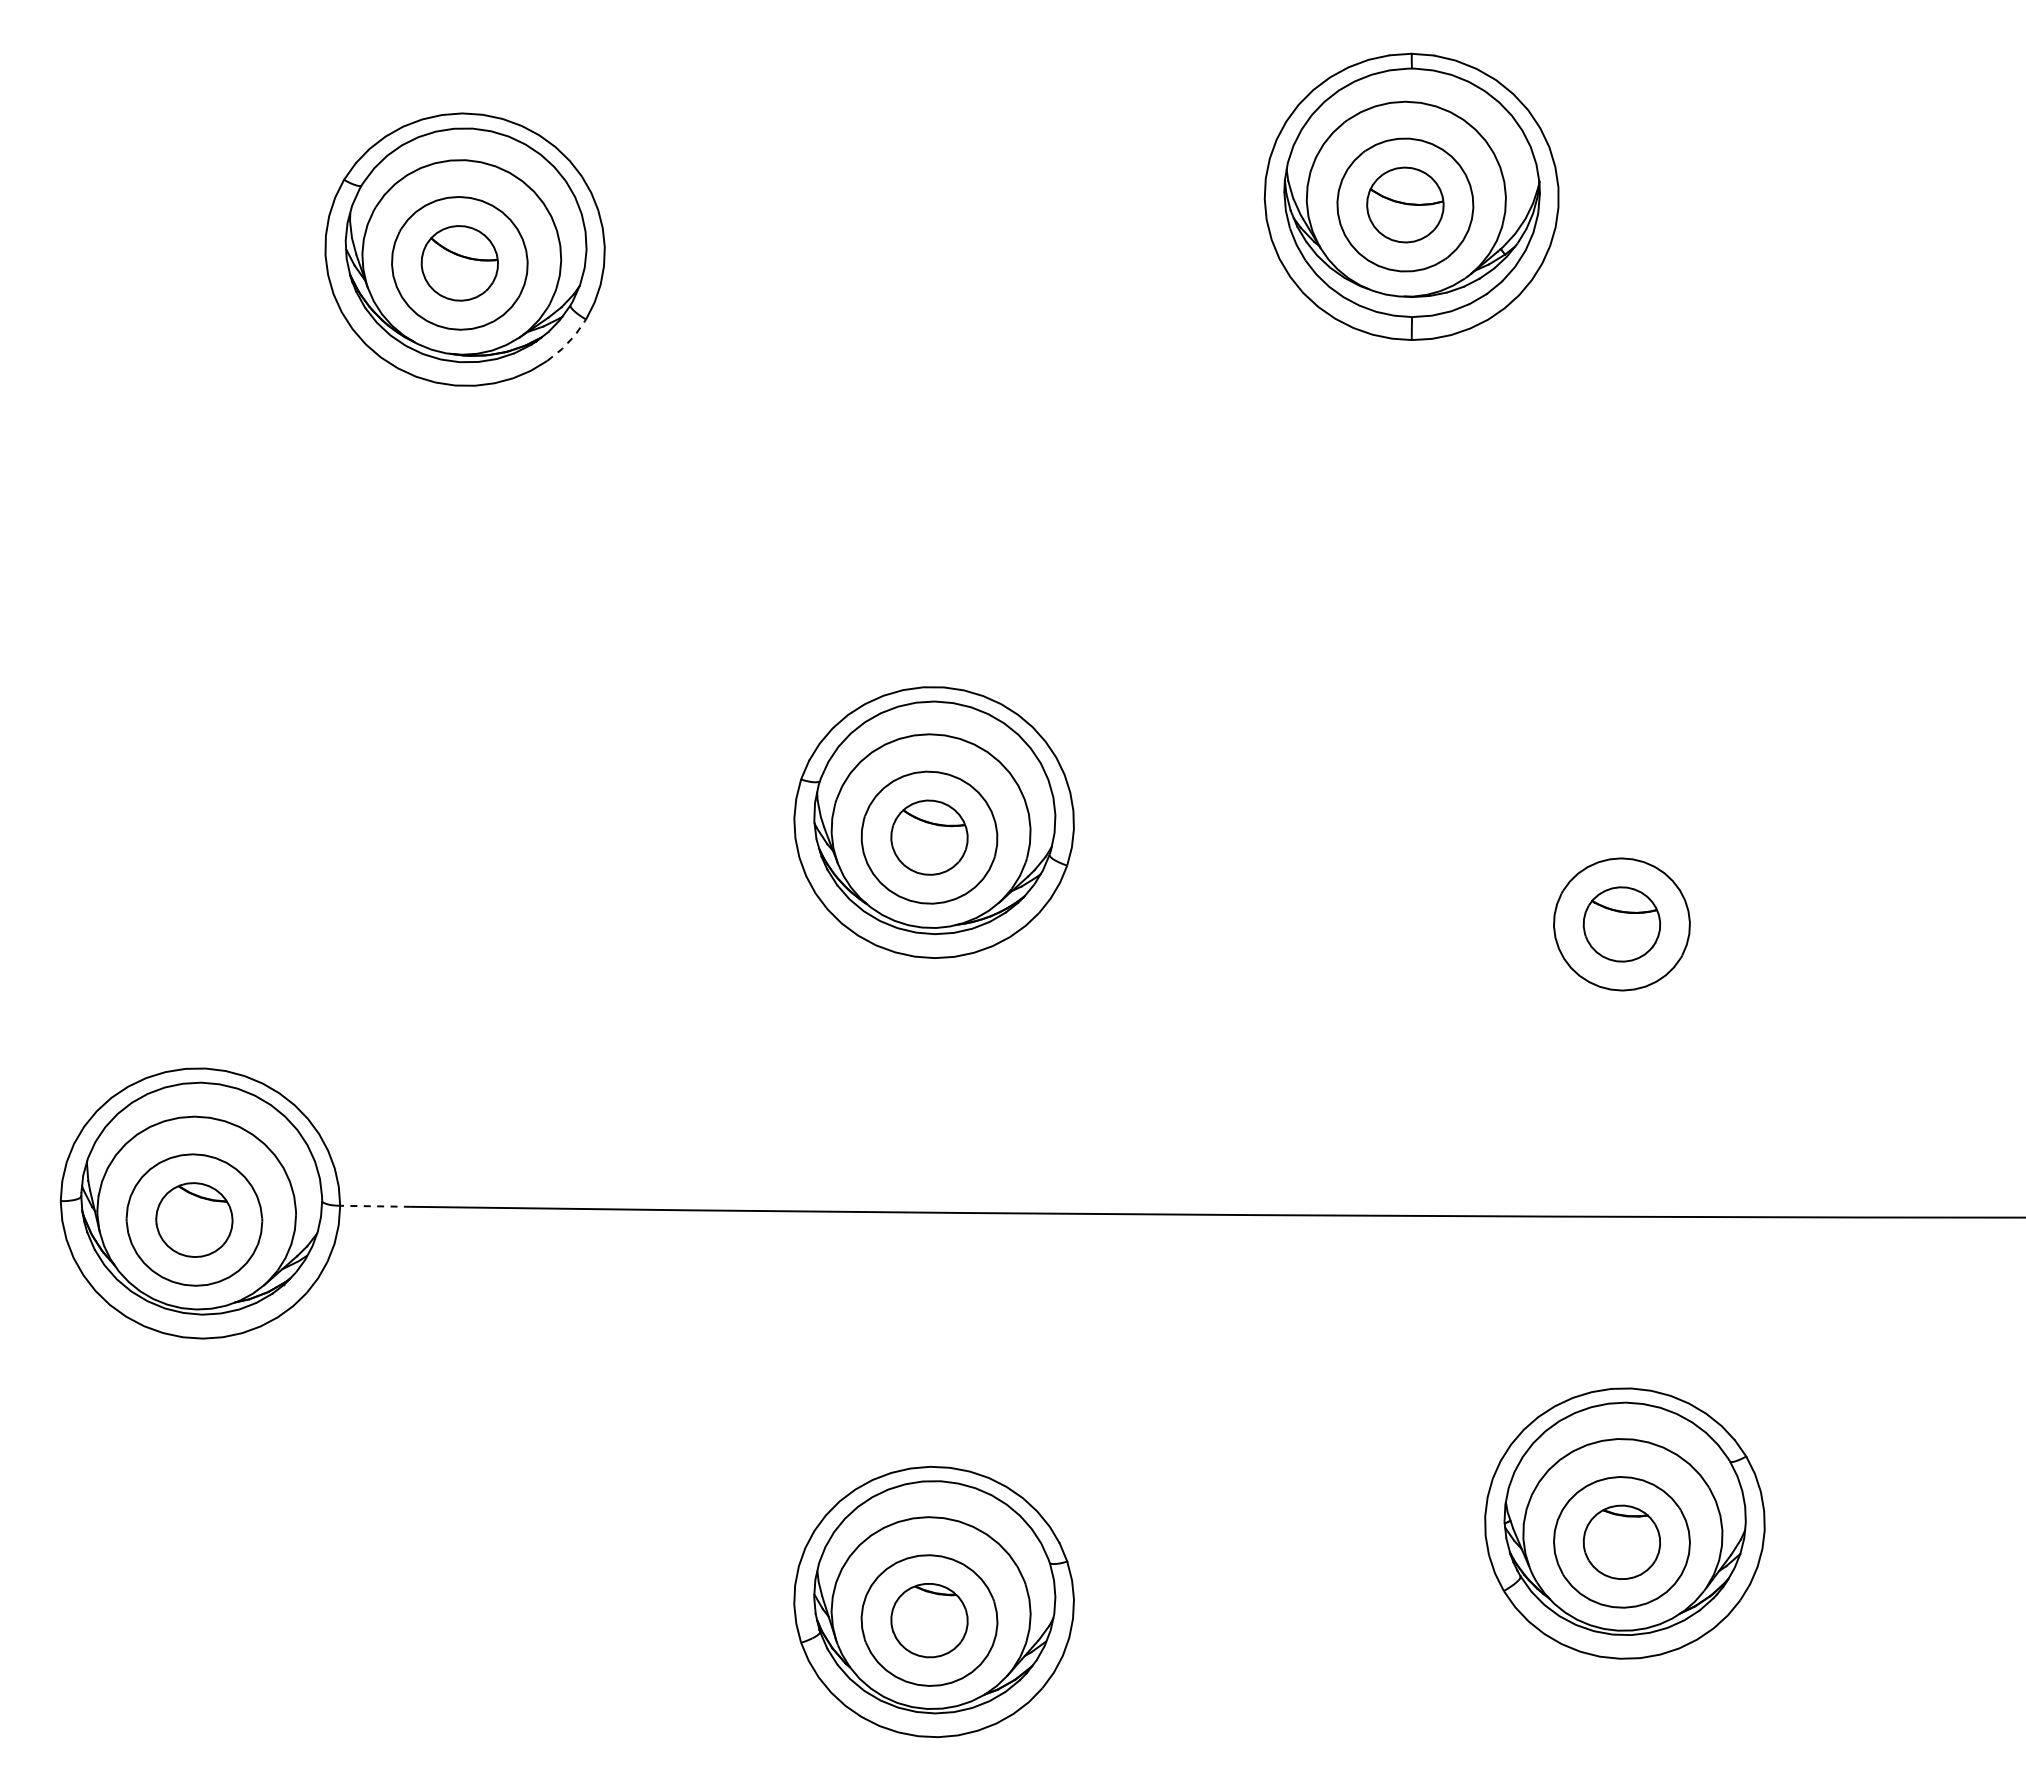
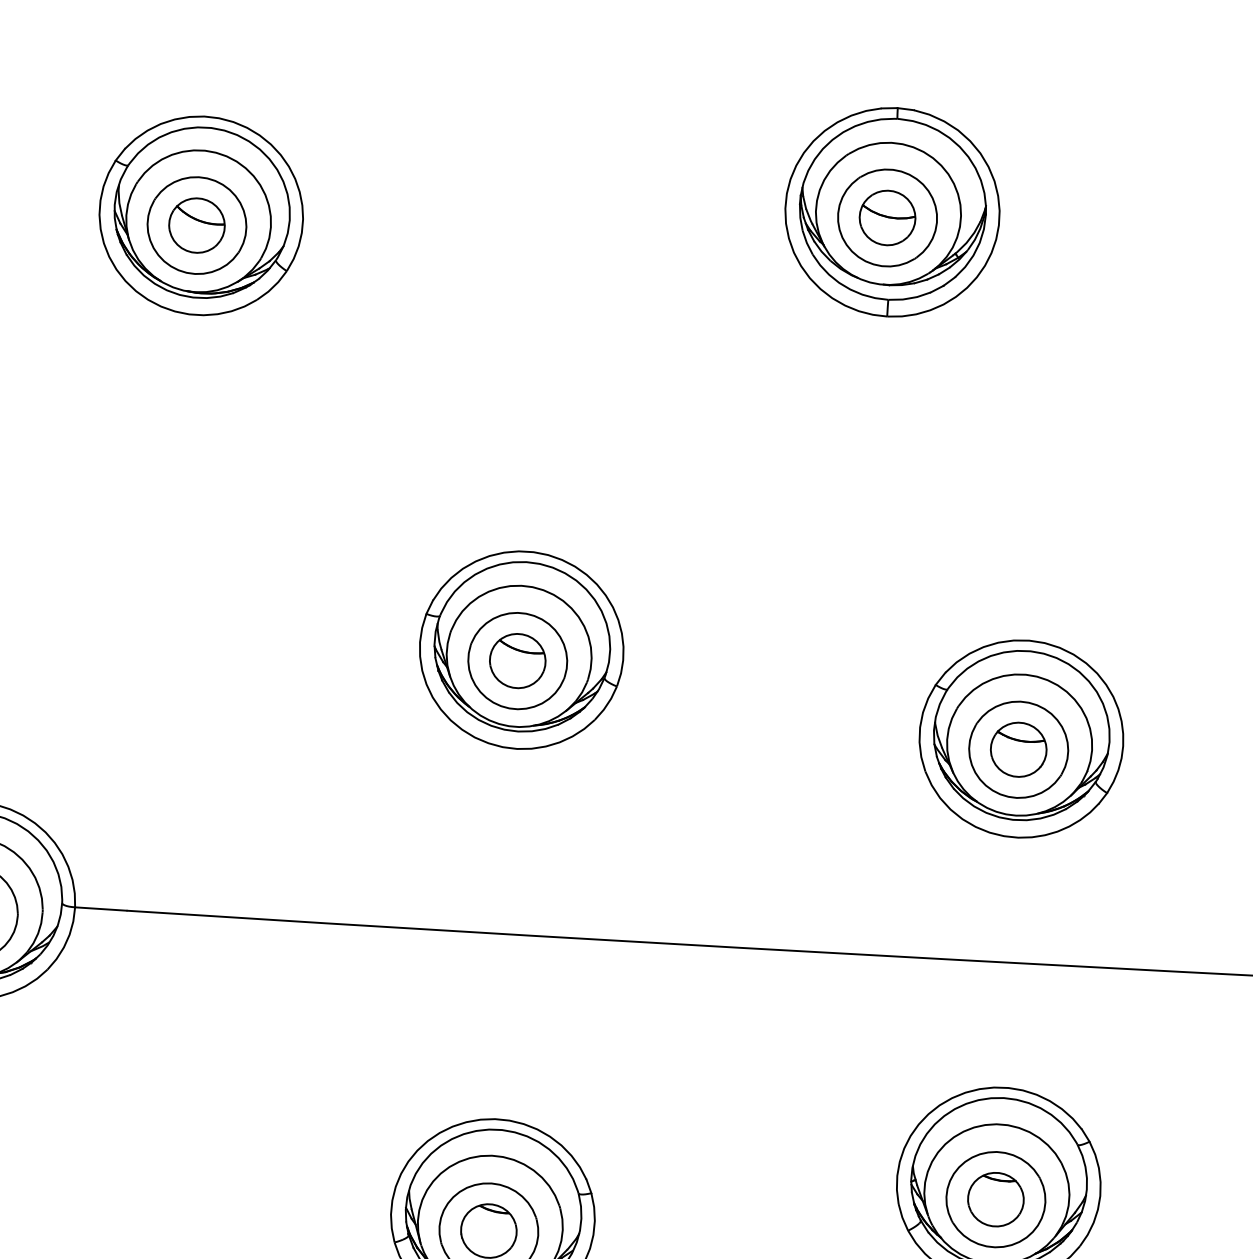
line: (569, 341) -> (273, 286), dashed -> solid
part: (1624, 909) -> (1021, 738), added
line: (375, 1206) -> (100, 909), dashed -> solid

